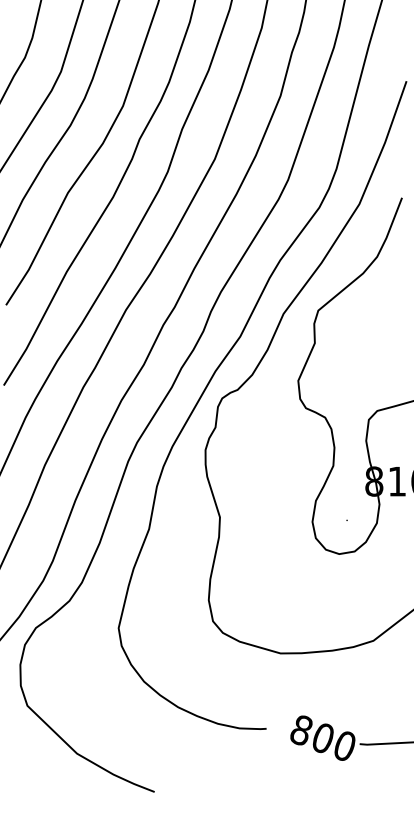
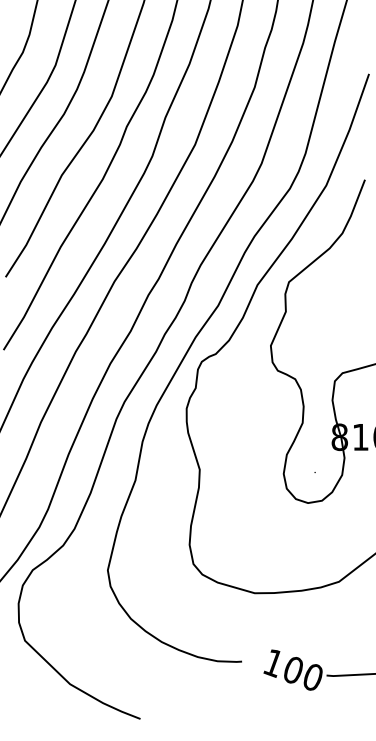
text: (301, 730) -> (273, 663), 800 -> 100

